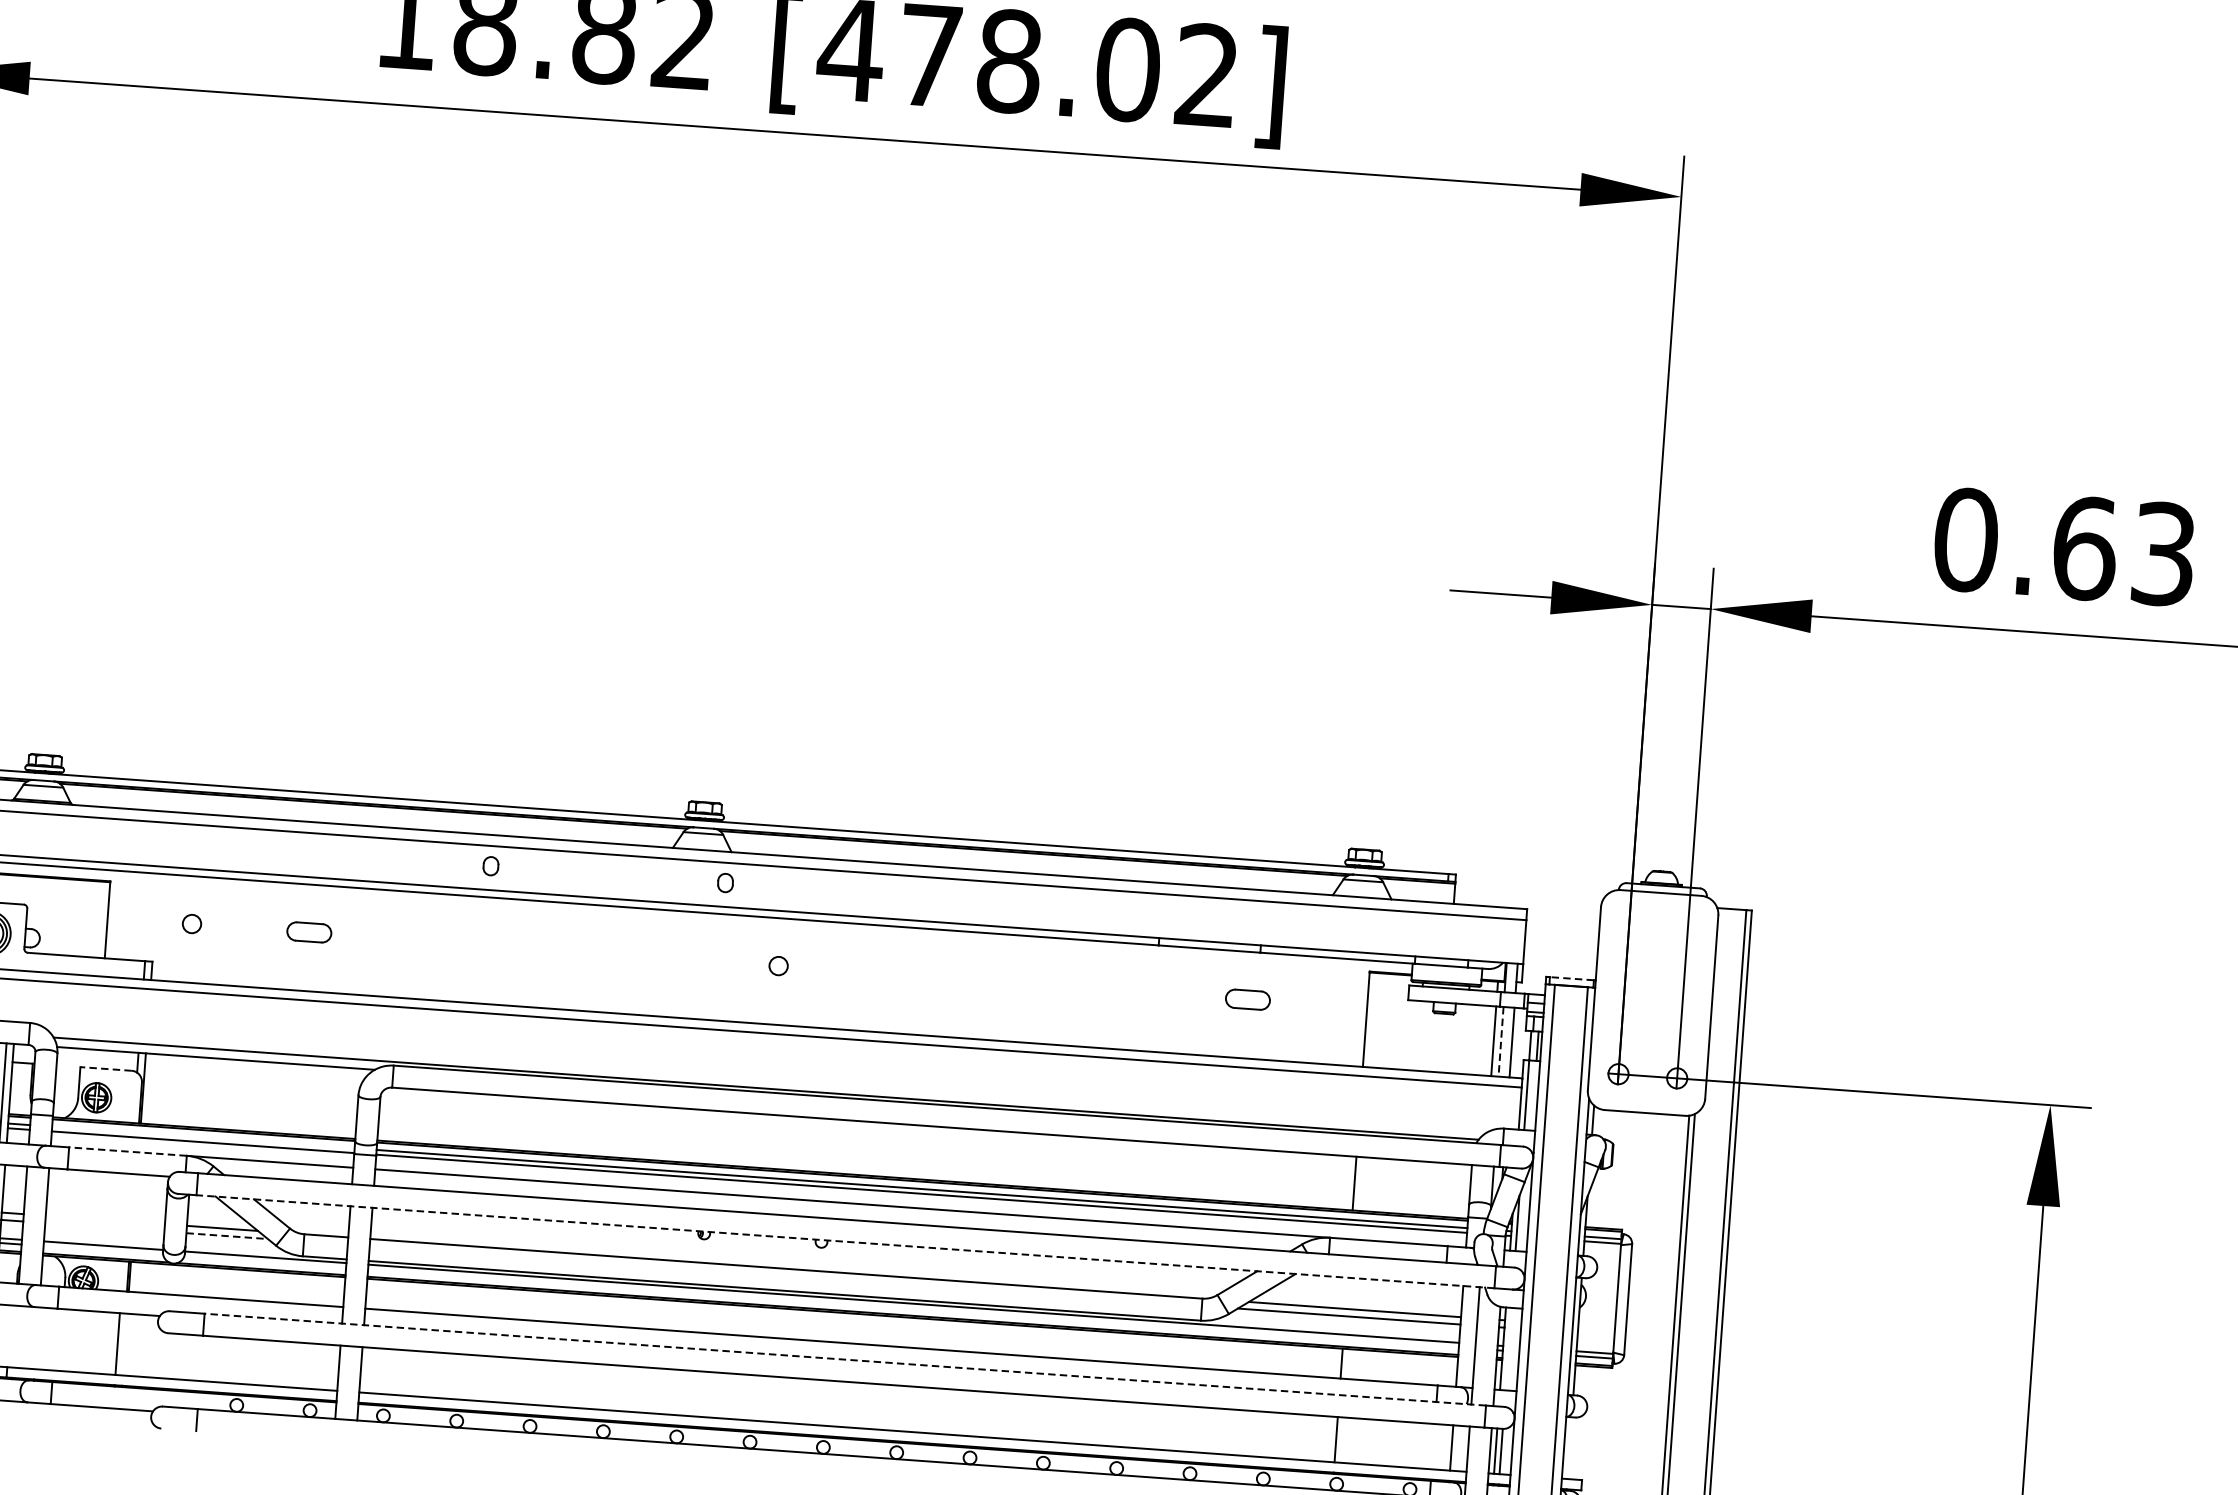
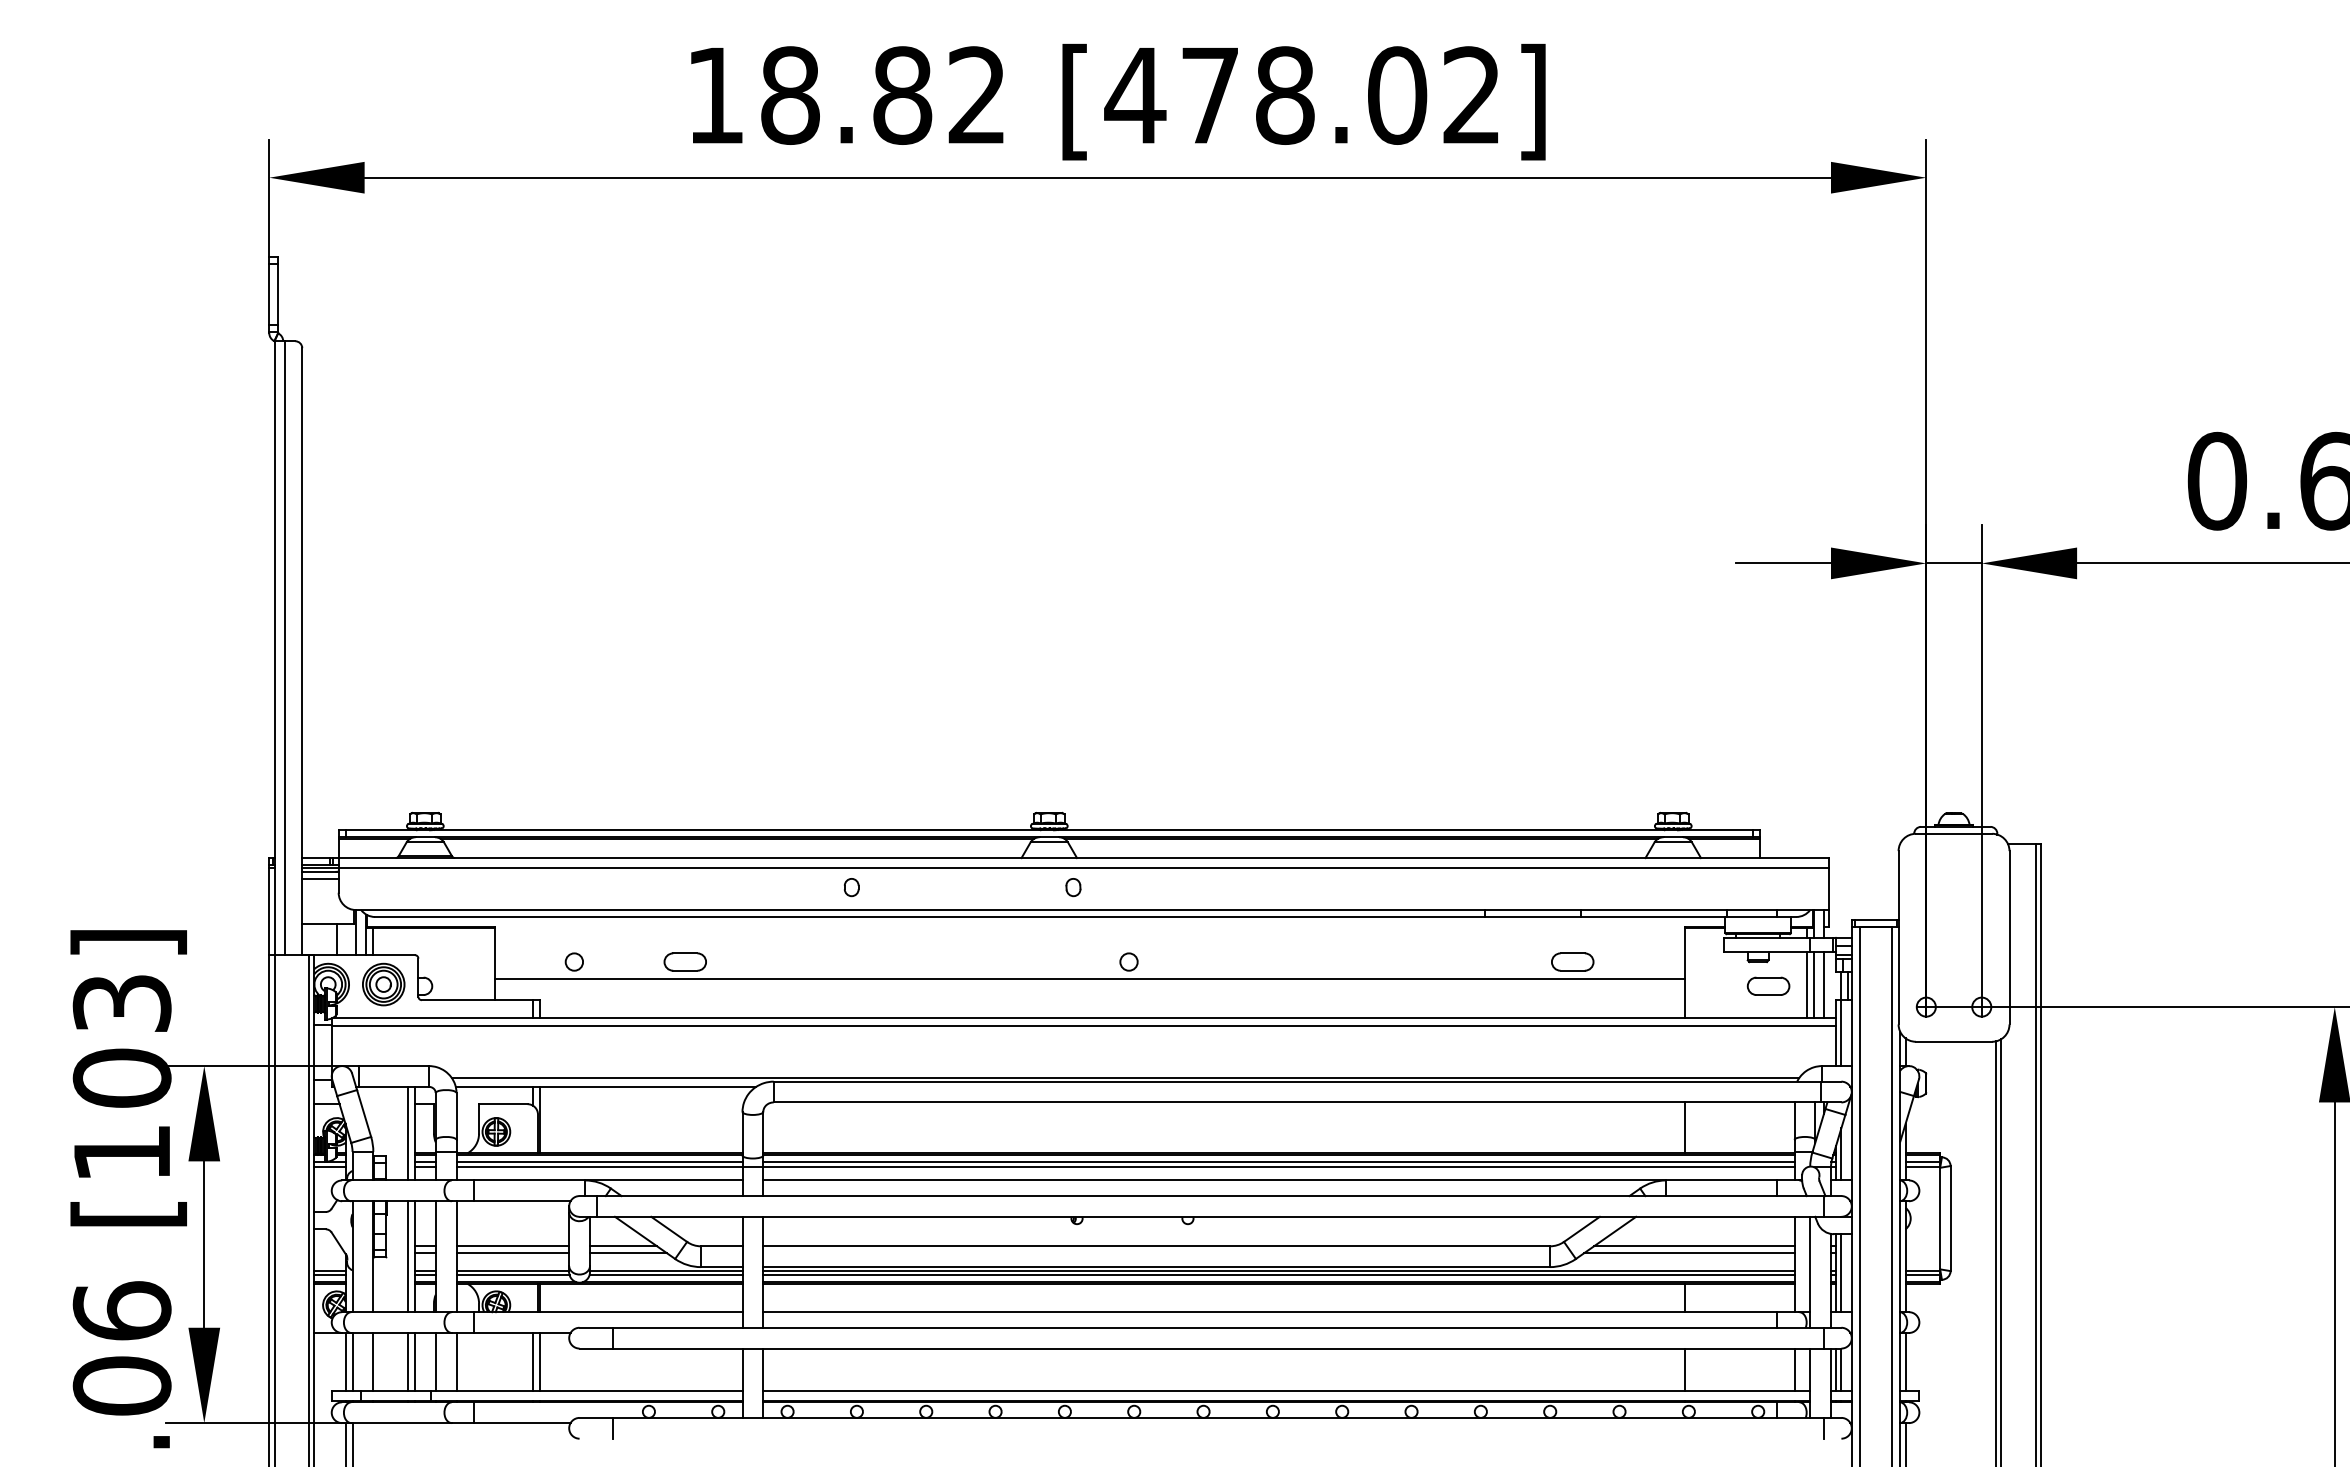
line: (1572, 978) -> (1876, 920), dashed -> solid
line: (735, 981) -> (1089, 979), added
part: (1453, 1039) -> (1768, 985), added
line: (1500, 1041) -> (1813, 984), dashed -> solid
line: (105, 1069) -> (502, 1104), dashed -> solid
line: (203, 1137) -> (599, 1162), added
line: (127, 1151) -> (529, 1180), dashed -> solid
line: (104, 1220) -> (512, 1246), added
line: (104, 1227) -> (512, 1253), added
line: (227, 1236) -> (628, 1253), dashed -> solid
line: (845, 1241) -> (1210, 1216), dashed -> solid
line: (102, 1250) -> (512, 1275), added
line: (264, 1262) -> (665, 1275), added
line: (912, 1308) -> (1278, 1275), added
line: (14, 1335) -> (435, 1361), added
line: (37, 1337) -> (456, 1361), added
line: (124, 1343) -> (539, 1361), added
line: (1508, 1349) -> (1841, 1273), added
line: (845, 1359) -> (1218, 1327), dashed -> solid
line: (1569, 1447) -> (1905, 1361), added

